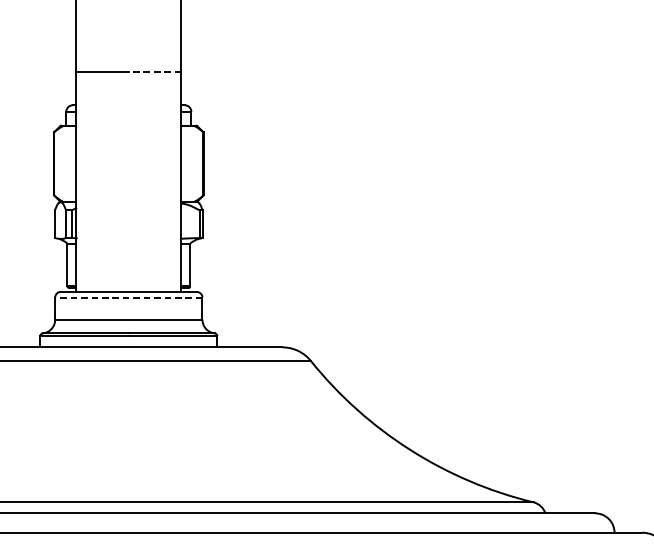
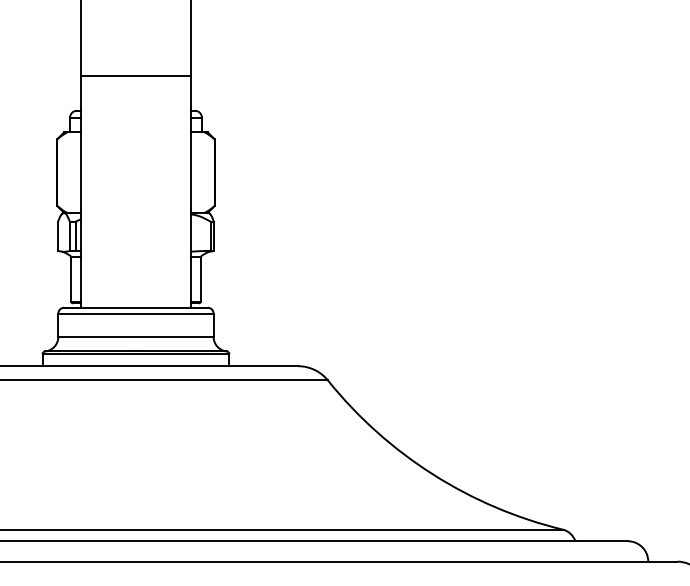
line: (154, 71) -> (163, 75), dashed -> solid
line: (128, 297) -> (135, 313), dashed -> solid

